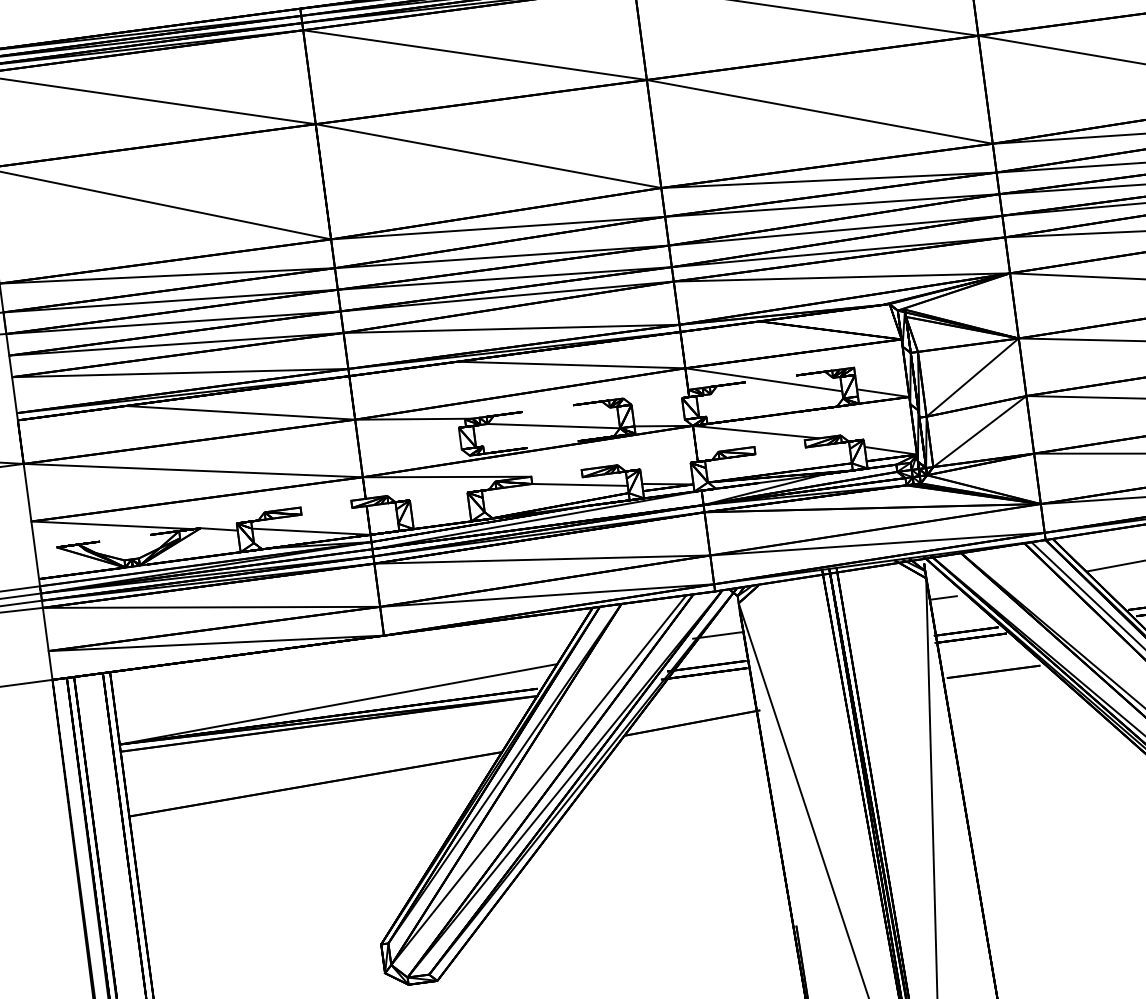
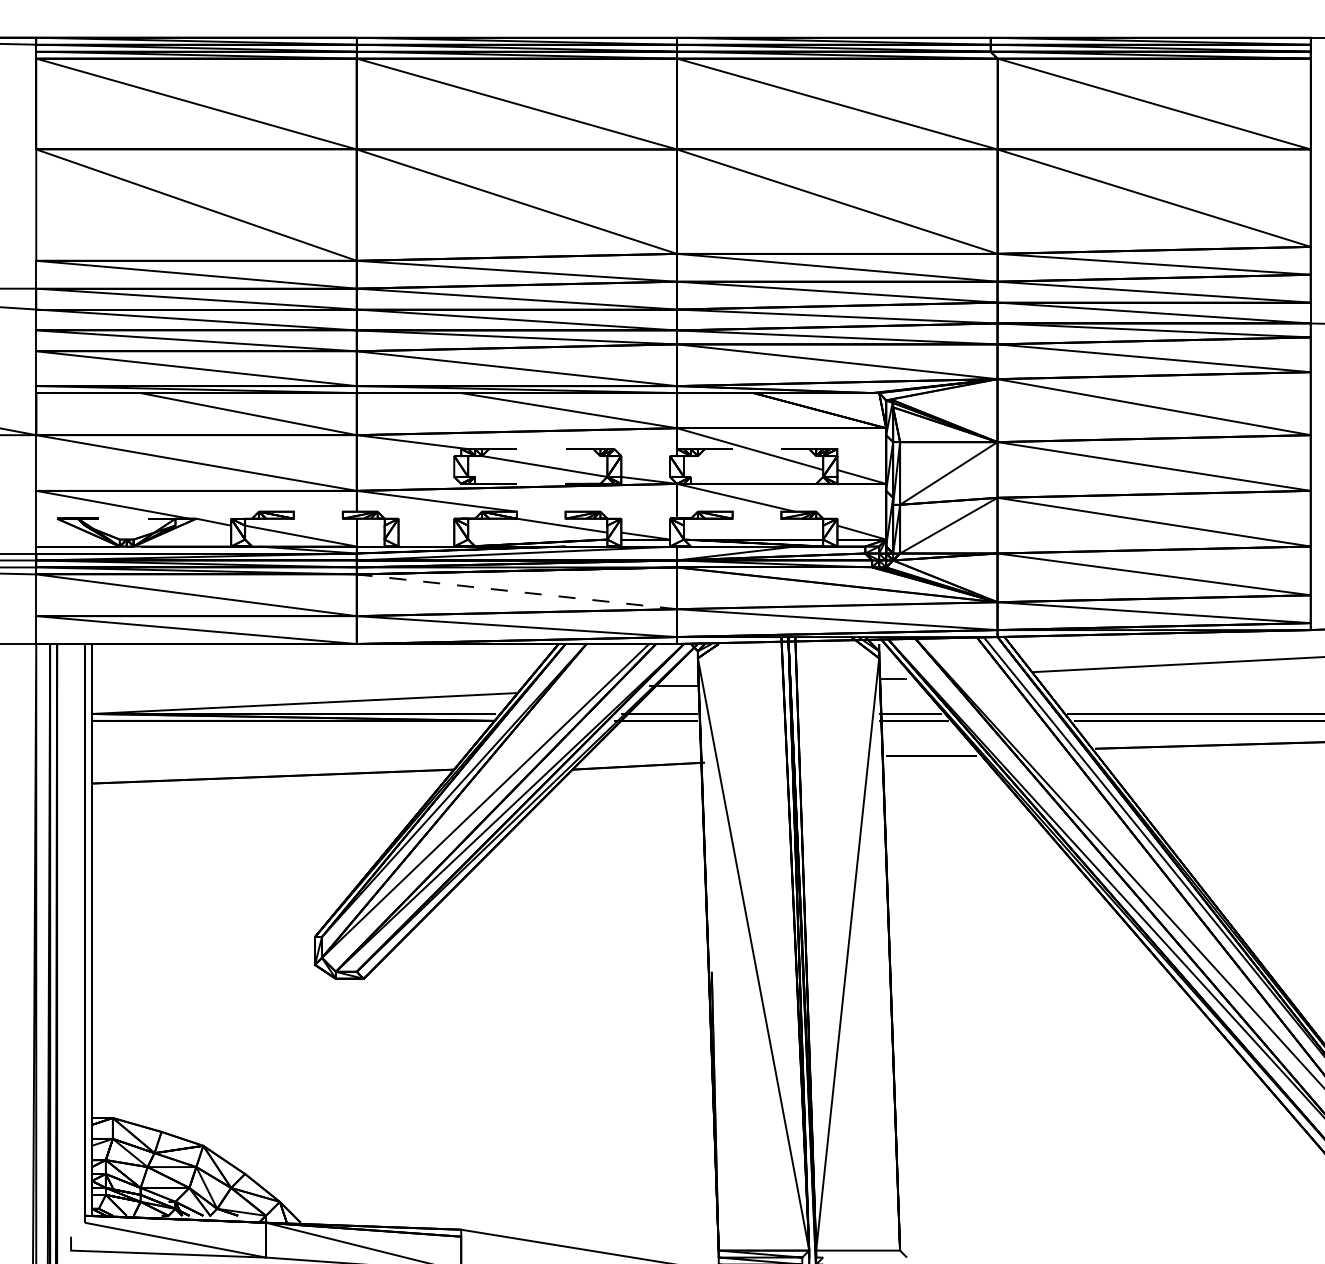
line: (541, 559) -> (516, 591), solid -> dashed

